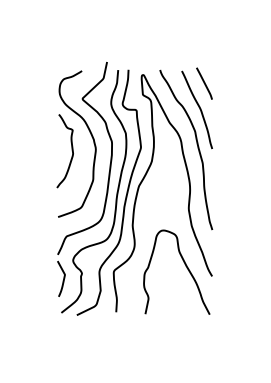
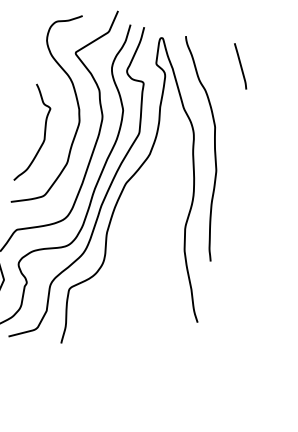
curve: (198, 107) -> (226, 96), removed
curve: (71, 150) -> (43, 134), moved
curve: (185, 266) -> (165, 302), removed

